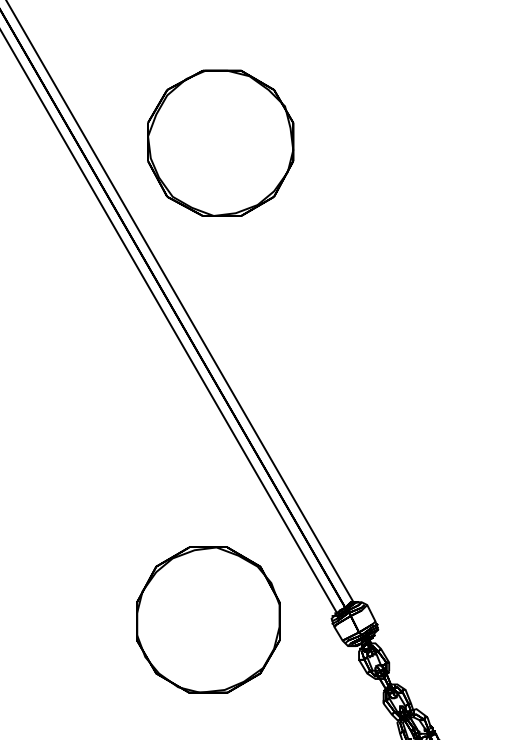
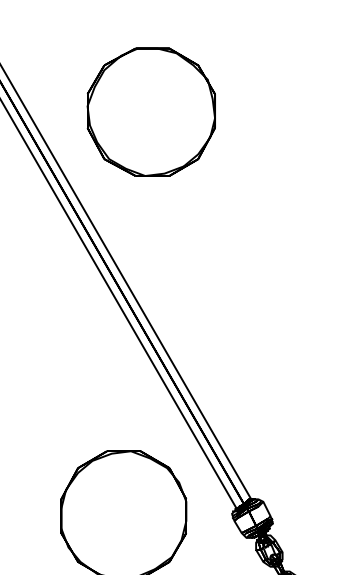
part: (220, 142) -> (151, 111), moved

